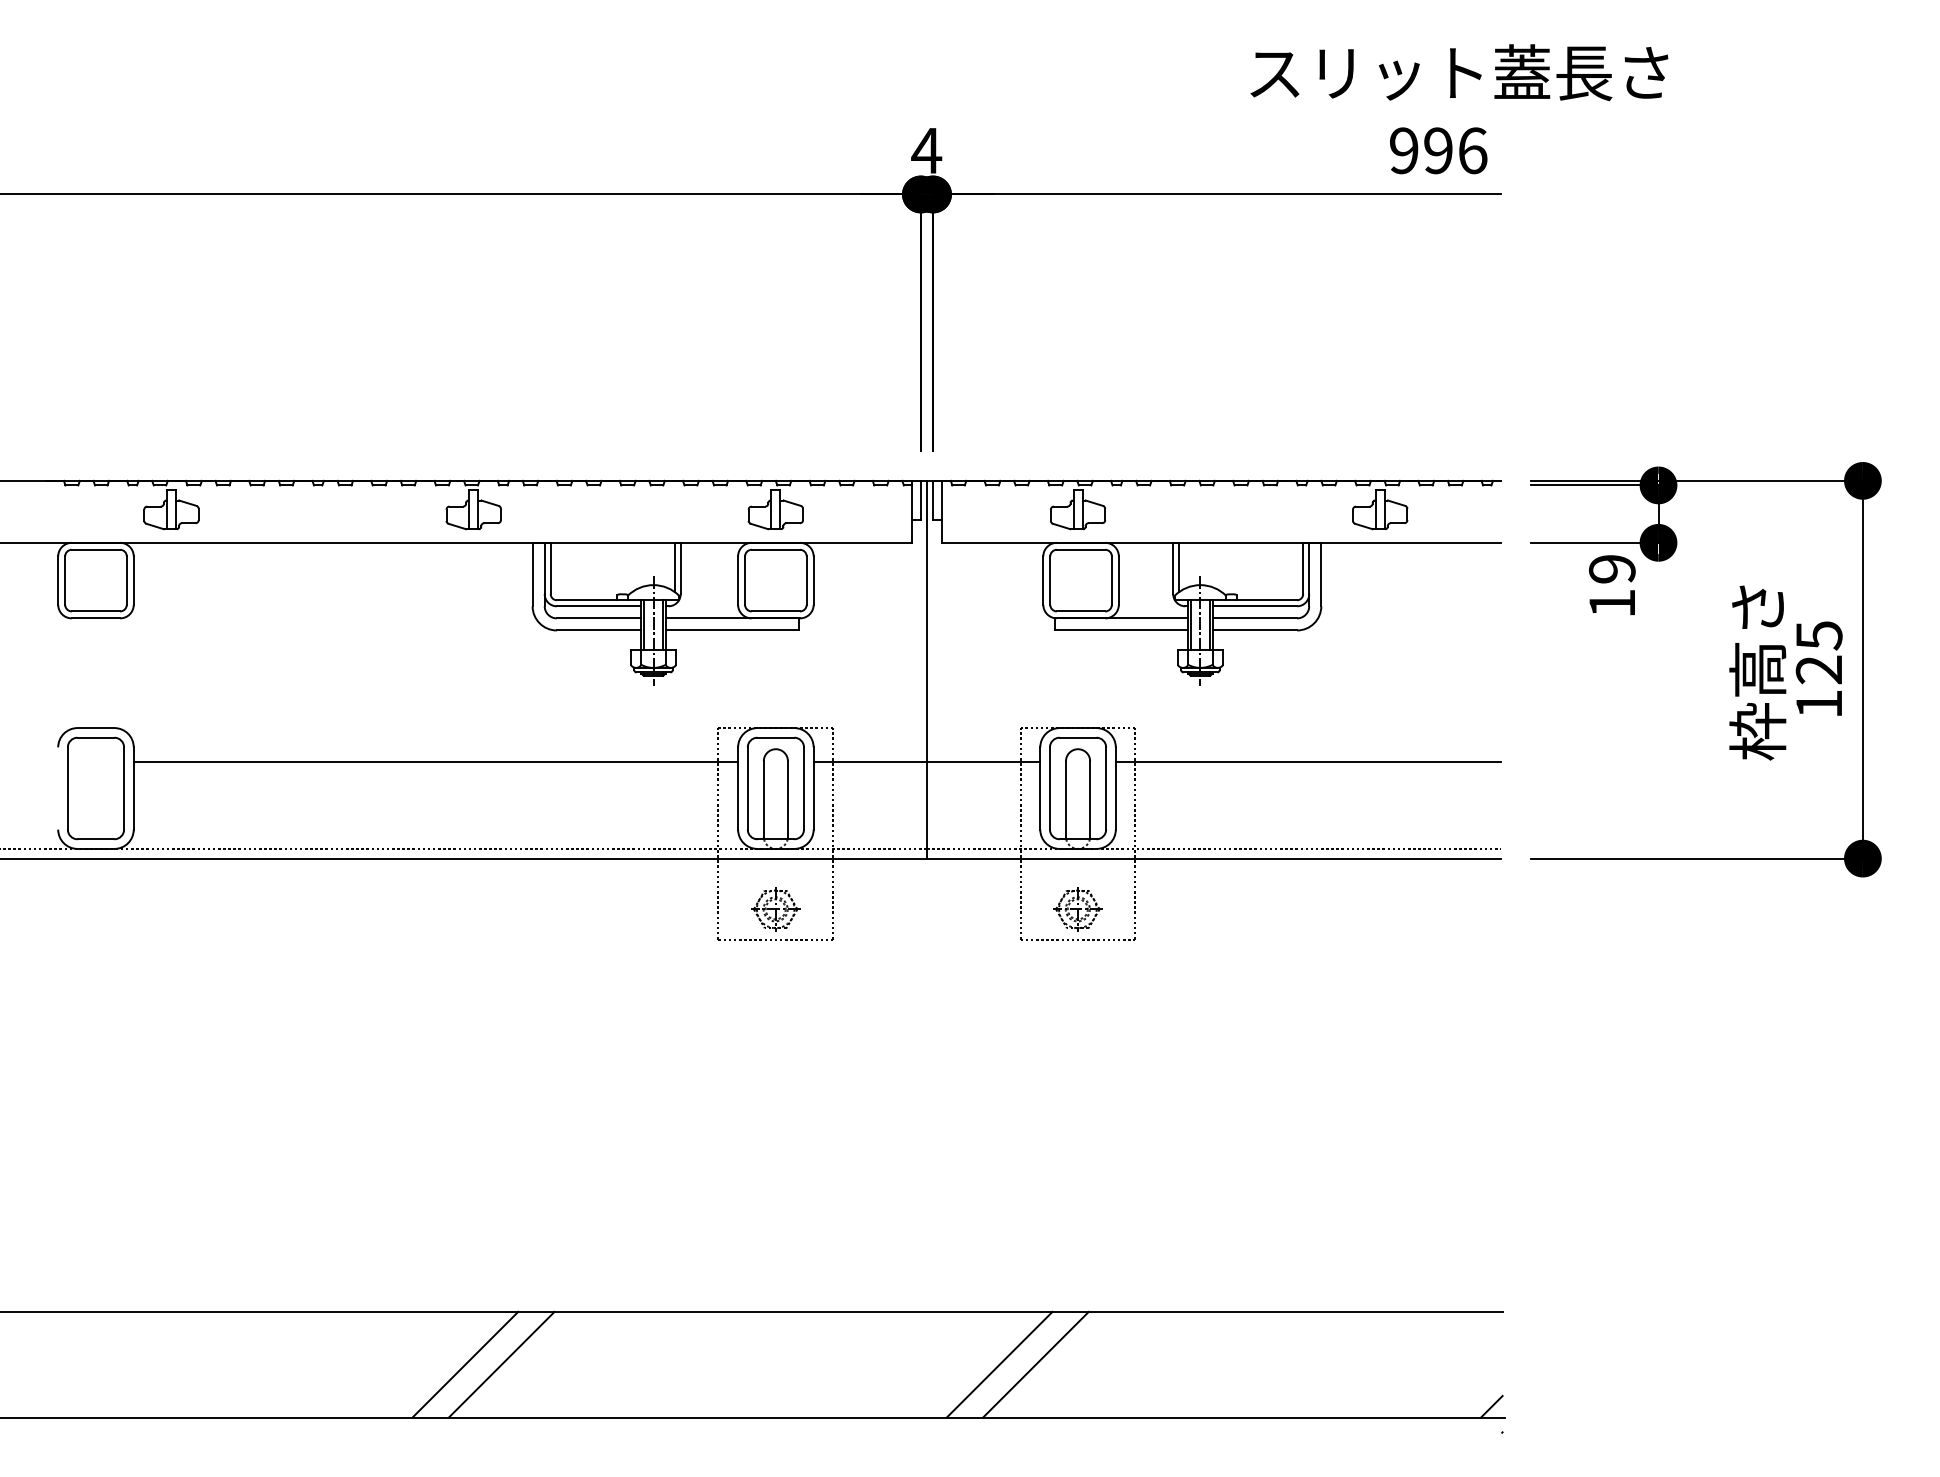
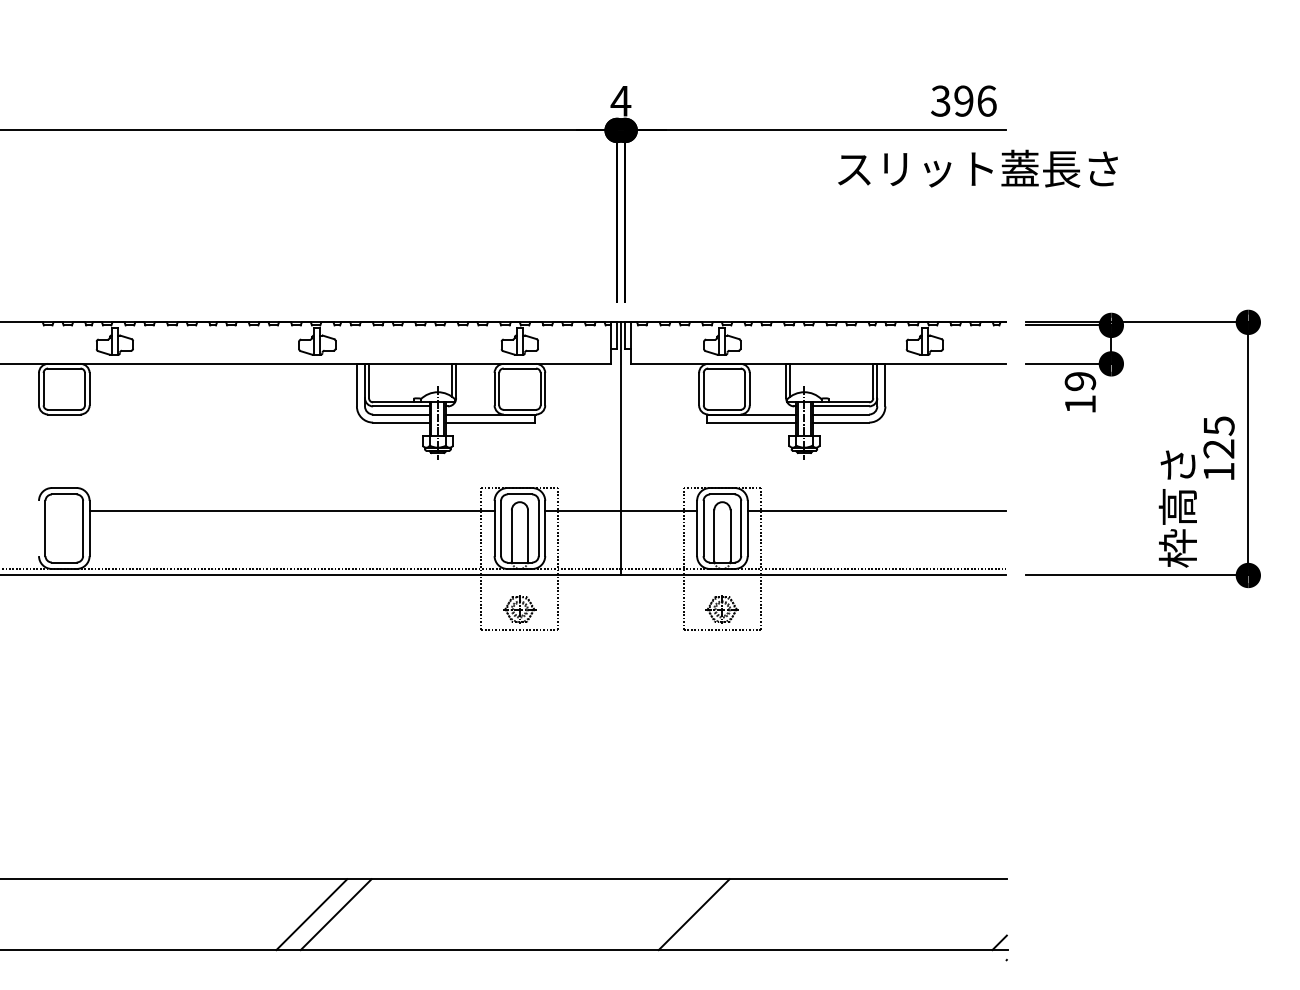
text: (1458, 72) -> (977, 168), moved
text: (1403, 149) -> (940, 100), 996 -> 396
text: (1757, 672) -> (1177, 508), moved
line: (999, 1364) -> (669, 914), removed

